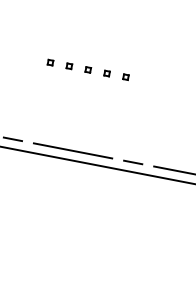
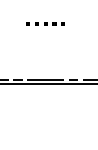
part: (88, 68) -> (45, 23), moved

